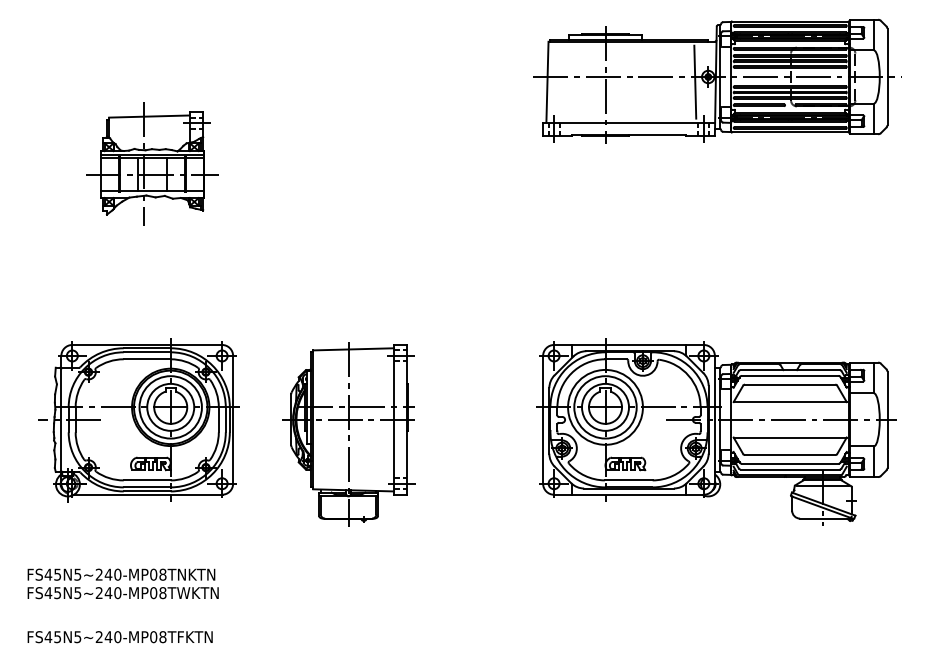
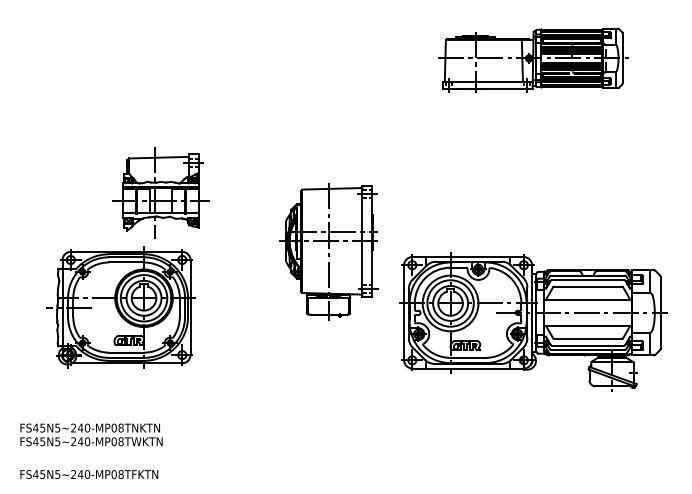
part: (717, 80) -> (533, 60), size x0.7
part: (152, 163) -> (160, 192), moved
part: (138, 420) -> (120, 308), moved
part: (348, 434) -> (328, 252), moved

